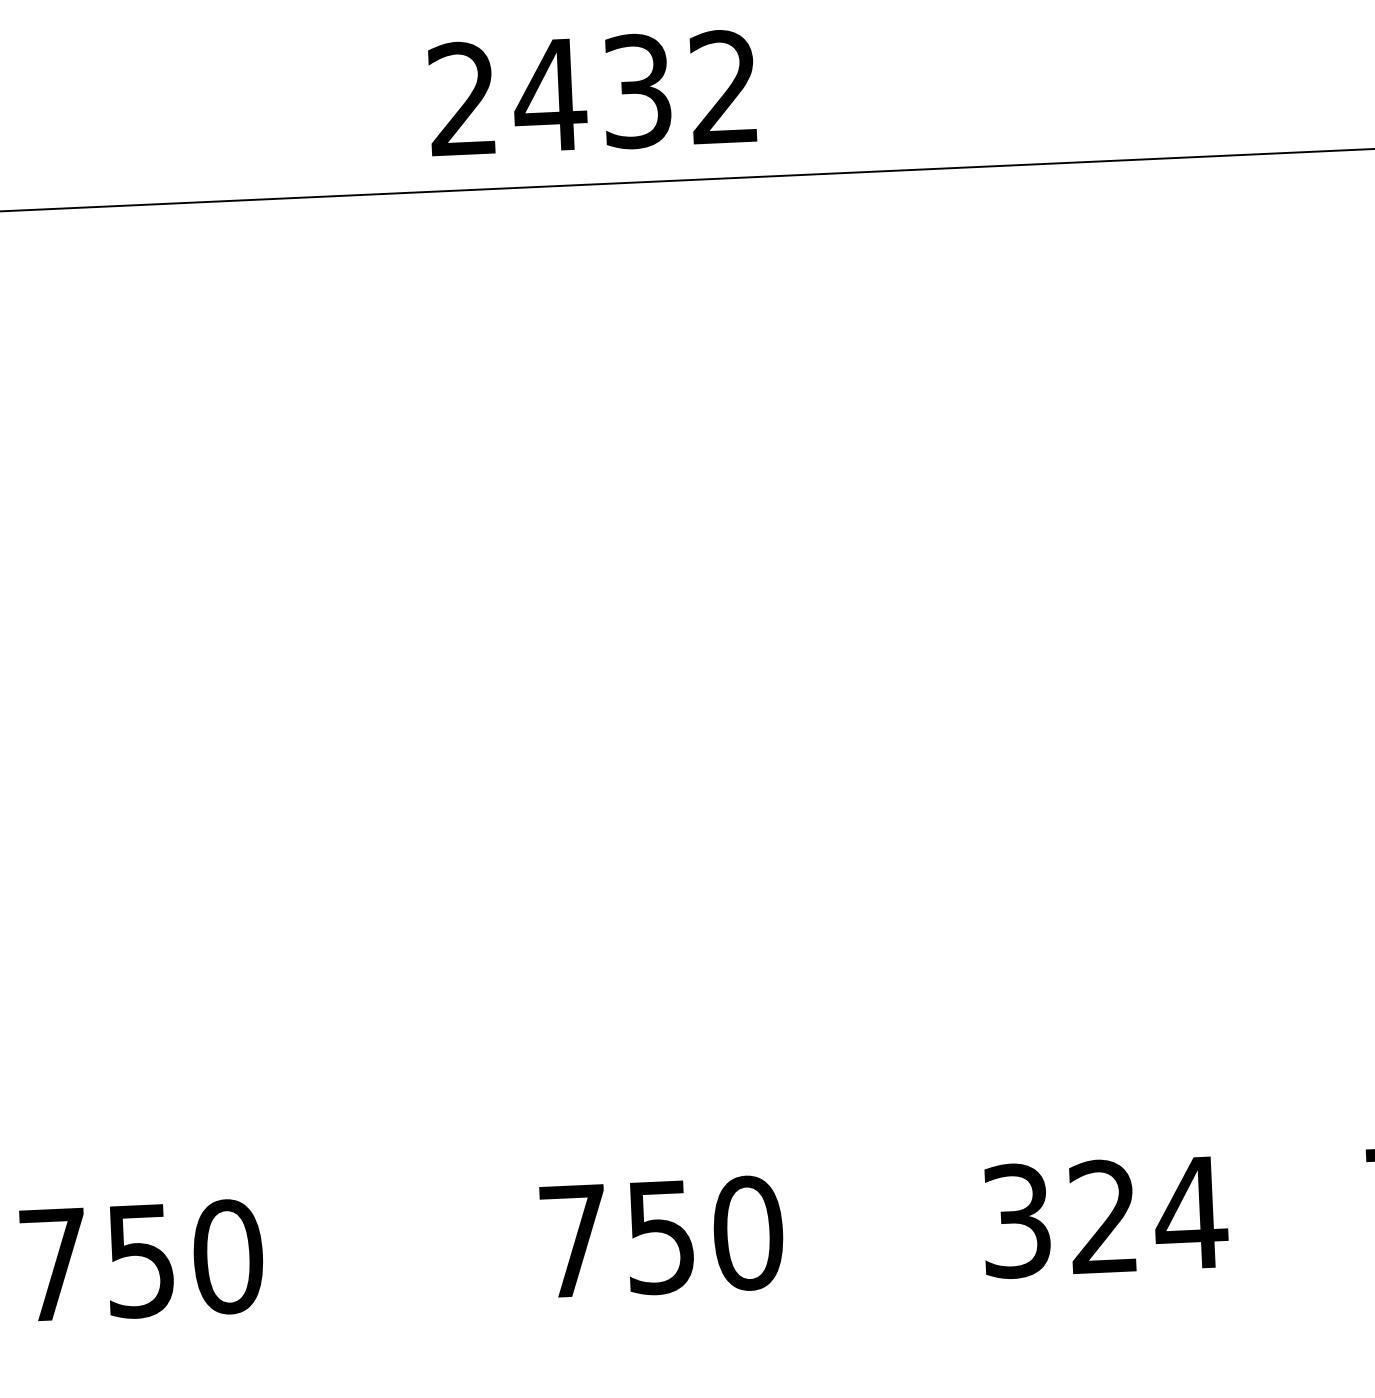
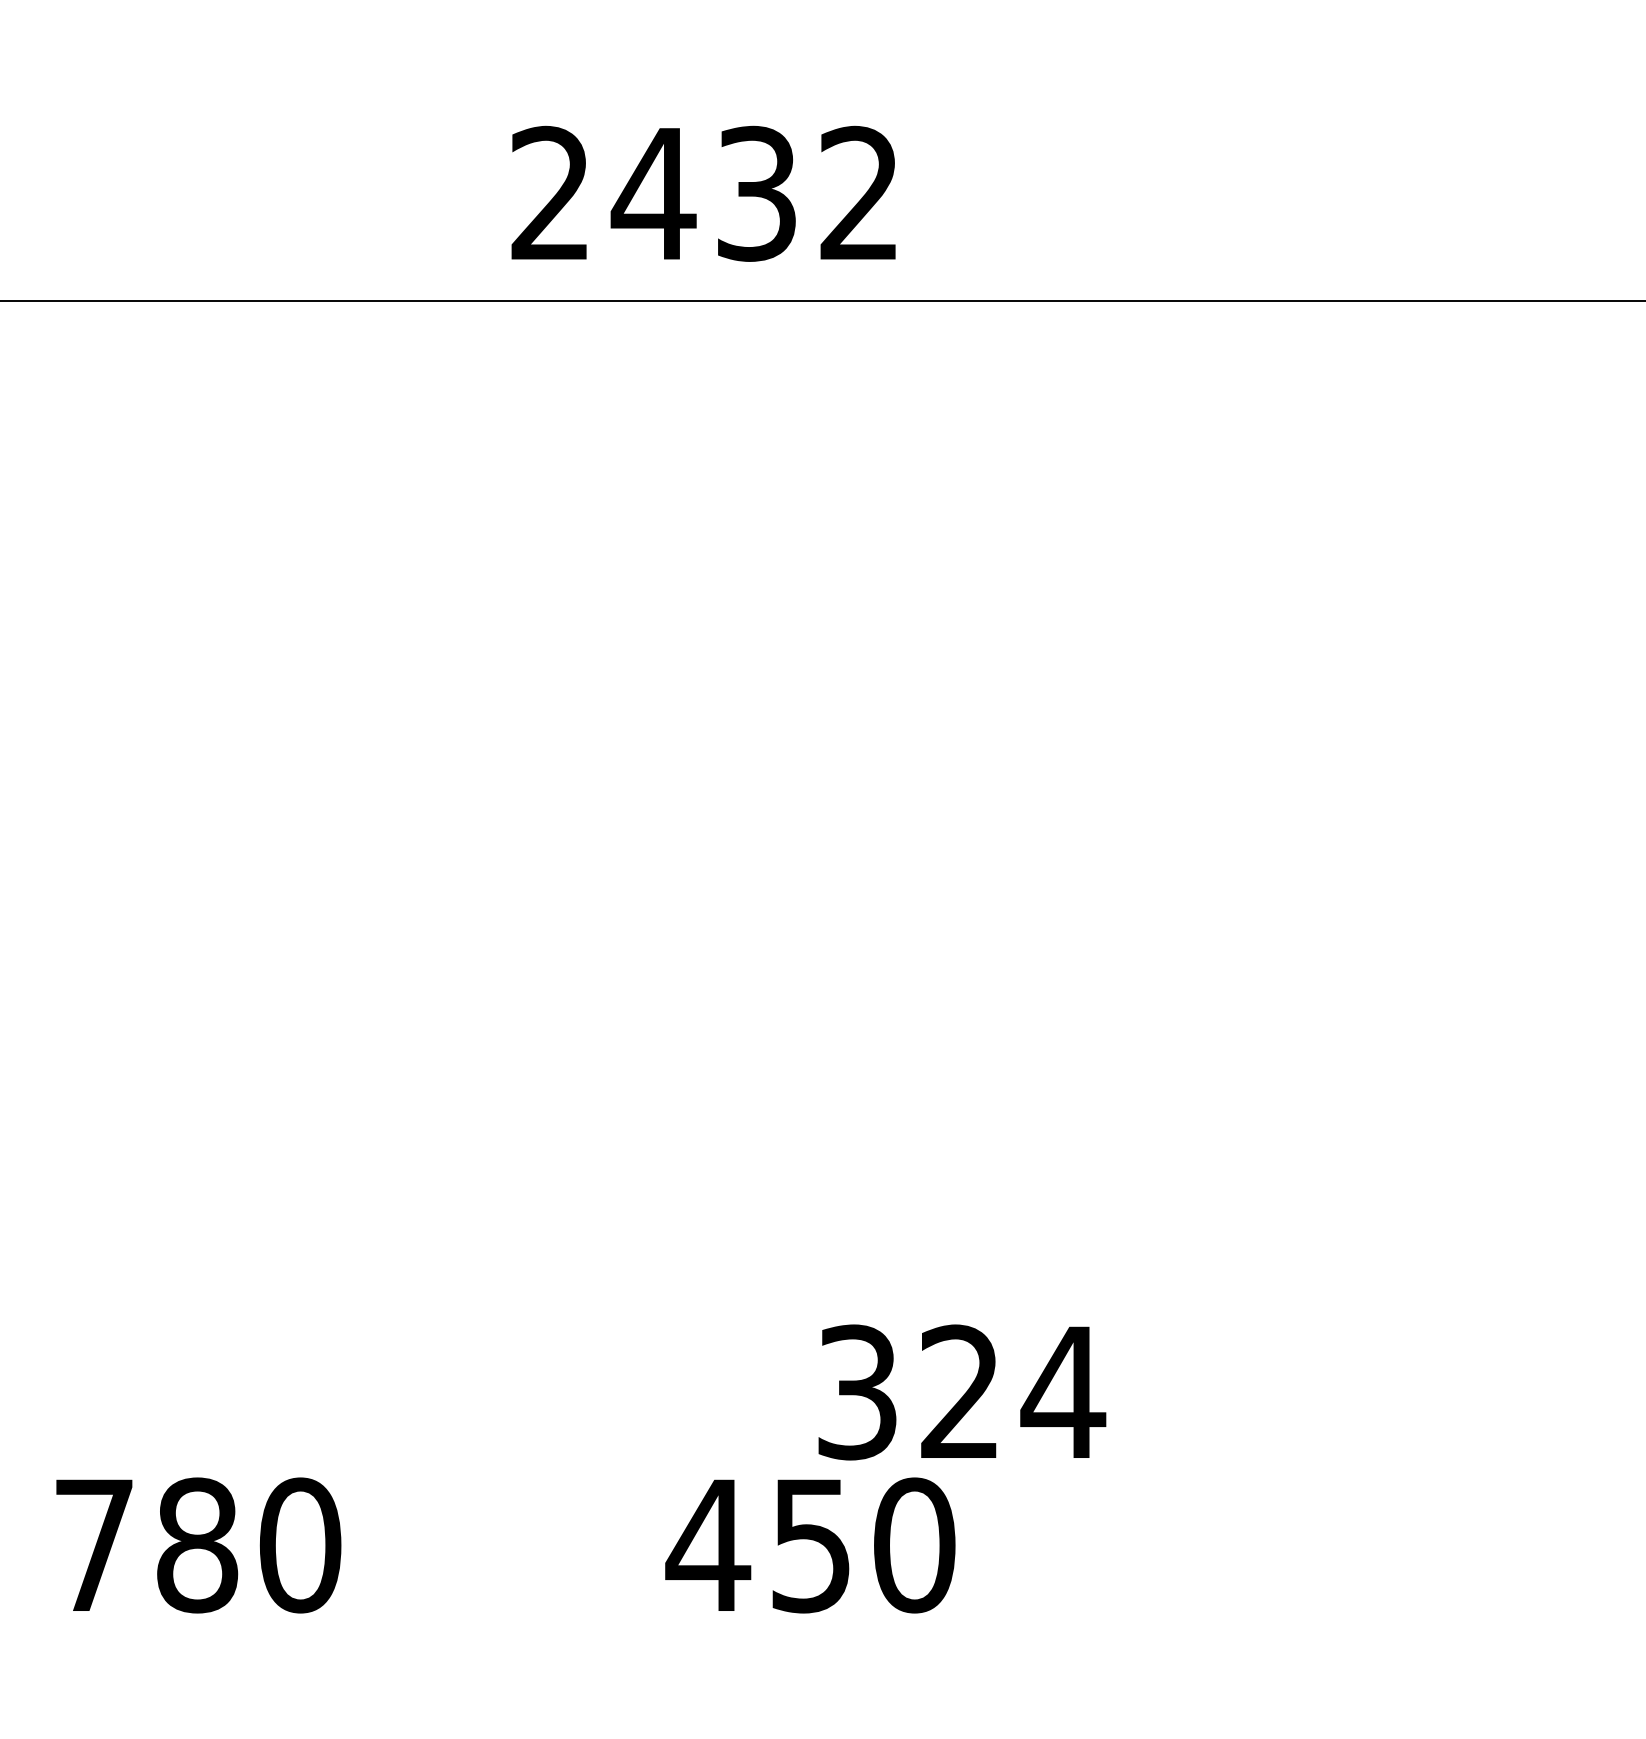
text: (592, 93) -> (703, 193), moved
text: (1105, 1217) -> (962, 1392), moved
text: (573, 1240) -> (708, 1544), 750 -> 450
text: (141, 1260) -> (197, 1545), 750 -> 780

